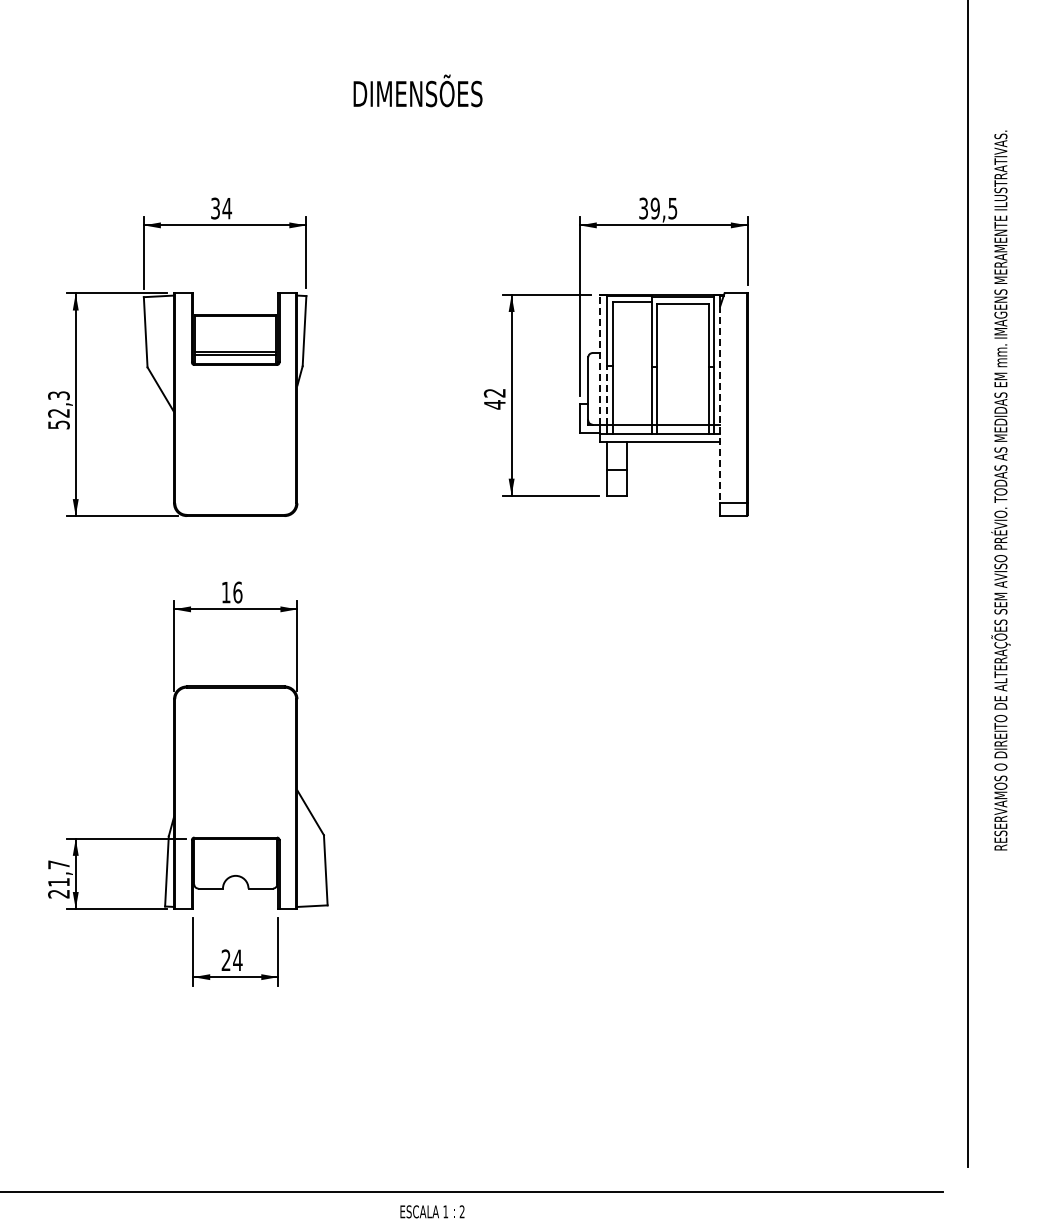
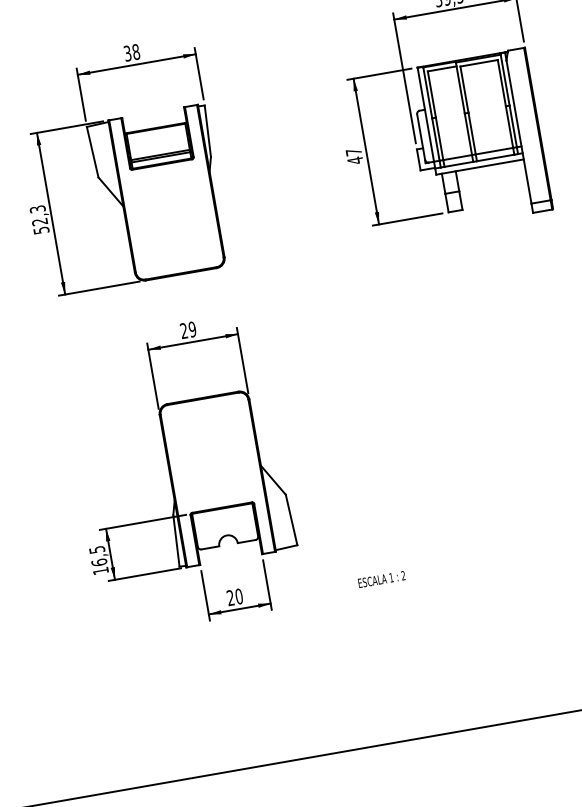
text: (227, 208) -> (136, 51), 34 -> 38
line: (599, 359) -> (425, 114), dashed -> solid
text: (494, 392) -> (353, 151), 42 -> 47
line: (607, 394) -> (435, 138), dashed -> solid
line: (720, 404) -> (519, 131), dashed -> solid
text: (231, 592) -> (187, 330), 16 -> 29
text: (58, 879) -> (98, 560), 21,7 -> 16,5
text: (237, 960) -> (238, 596), 24 -> 20
text: (432, 1211) -> (381, 579), moved

